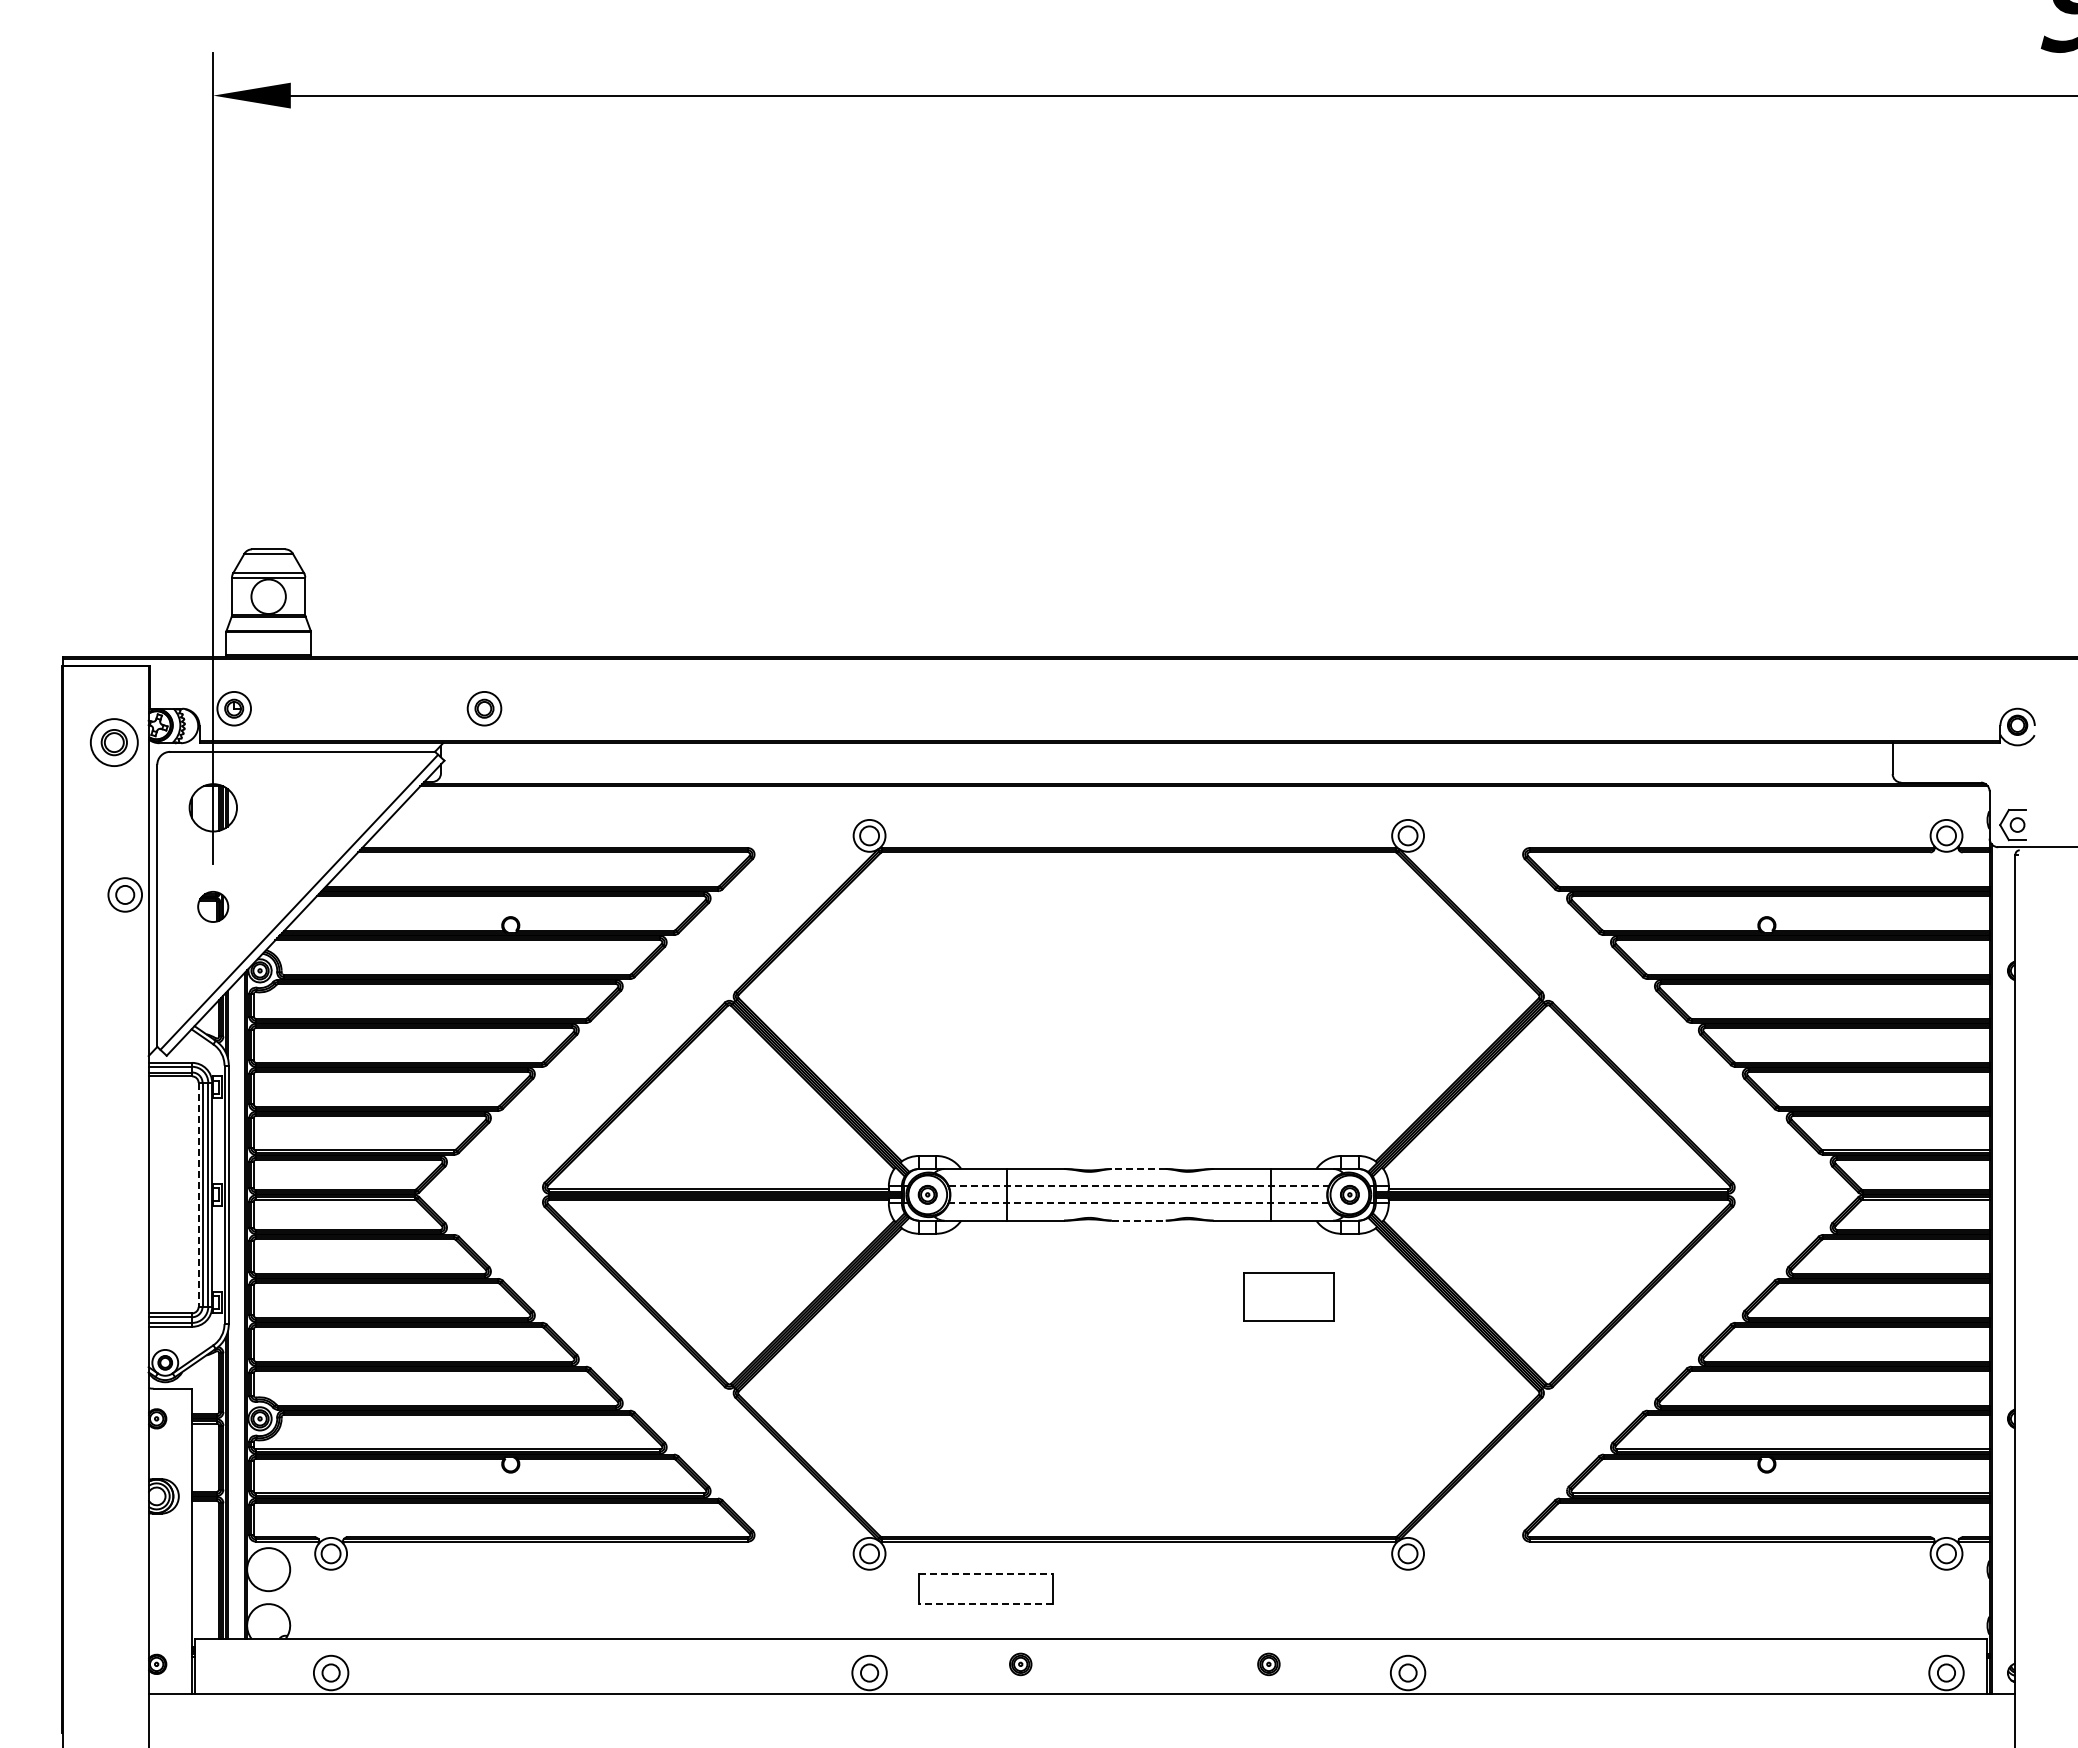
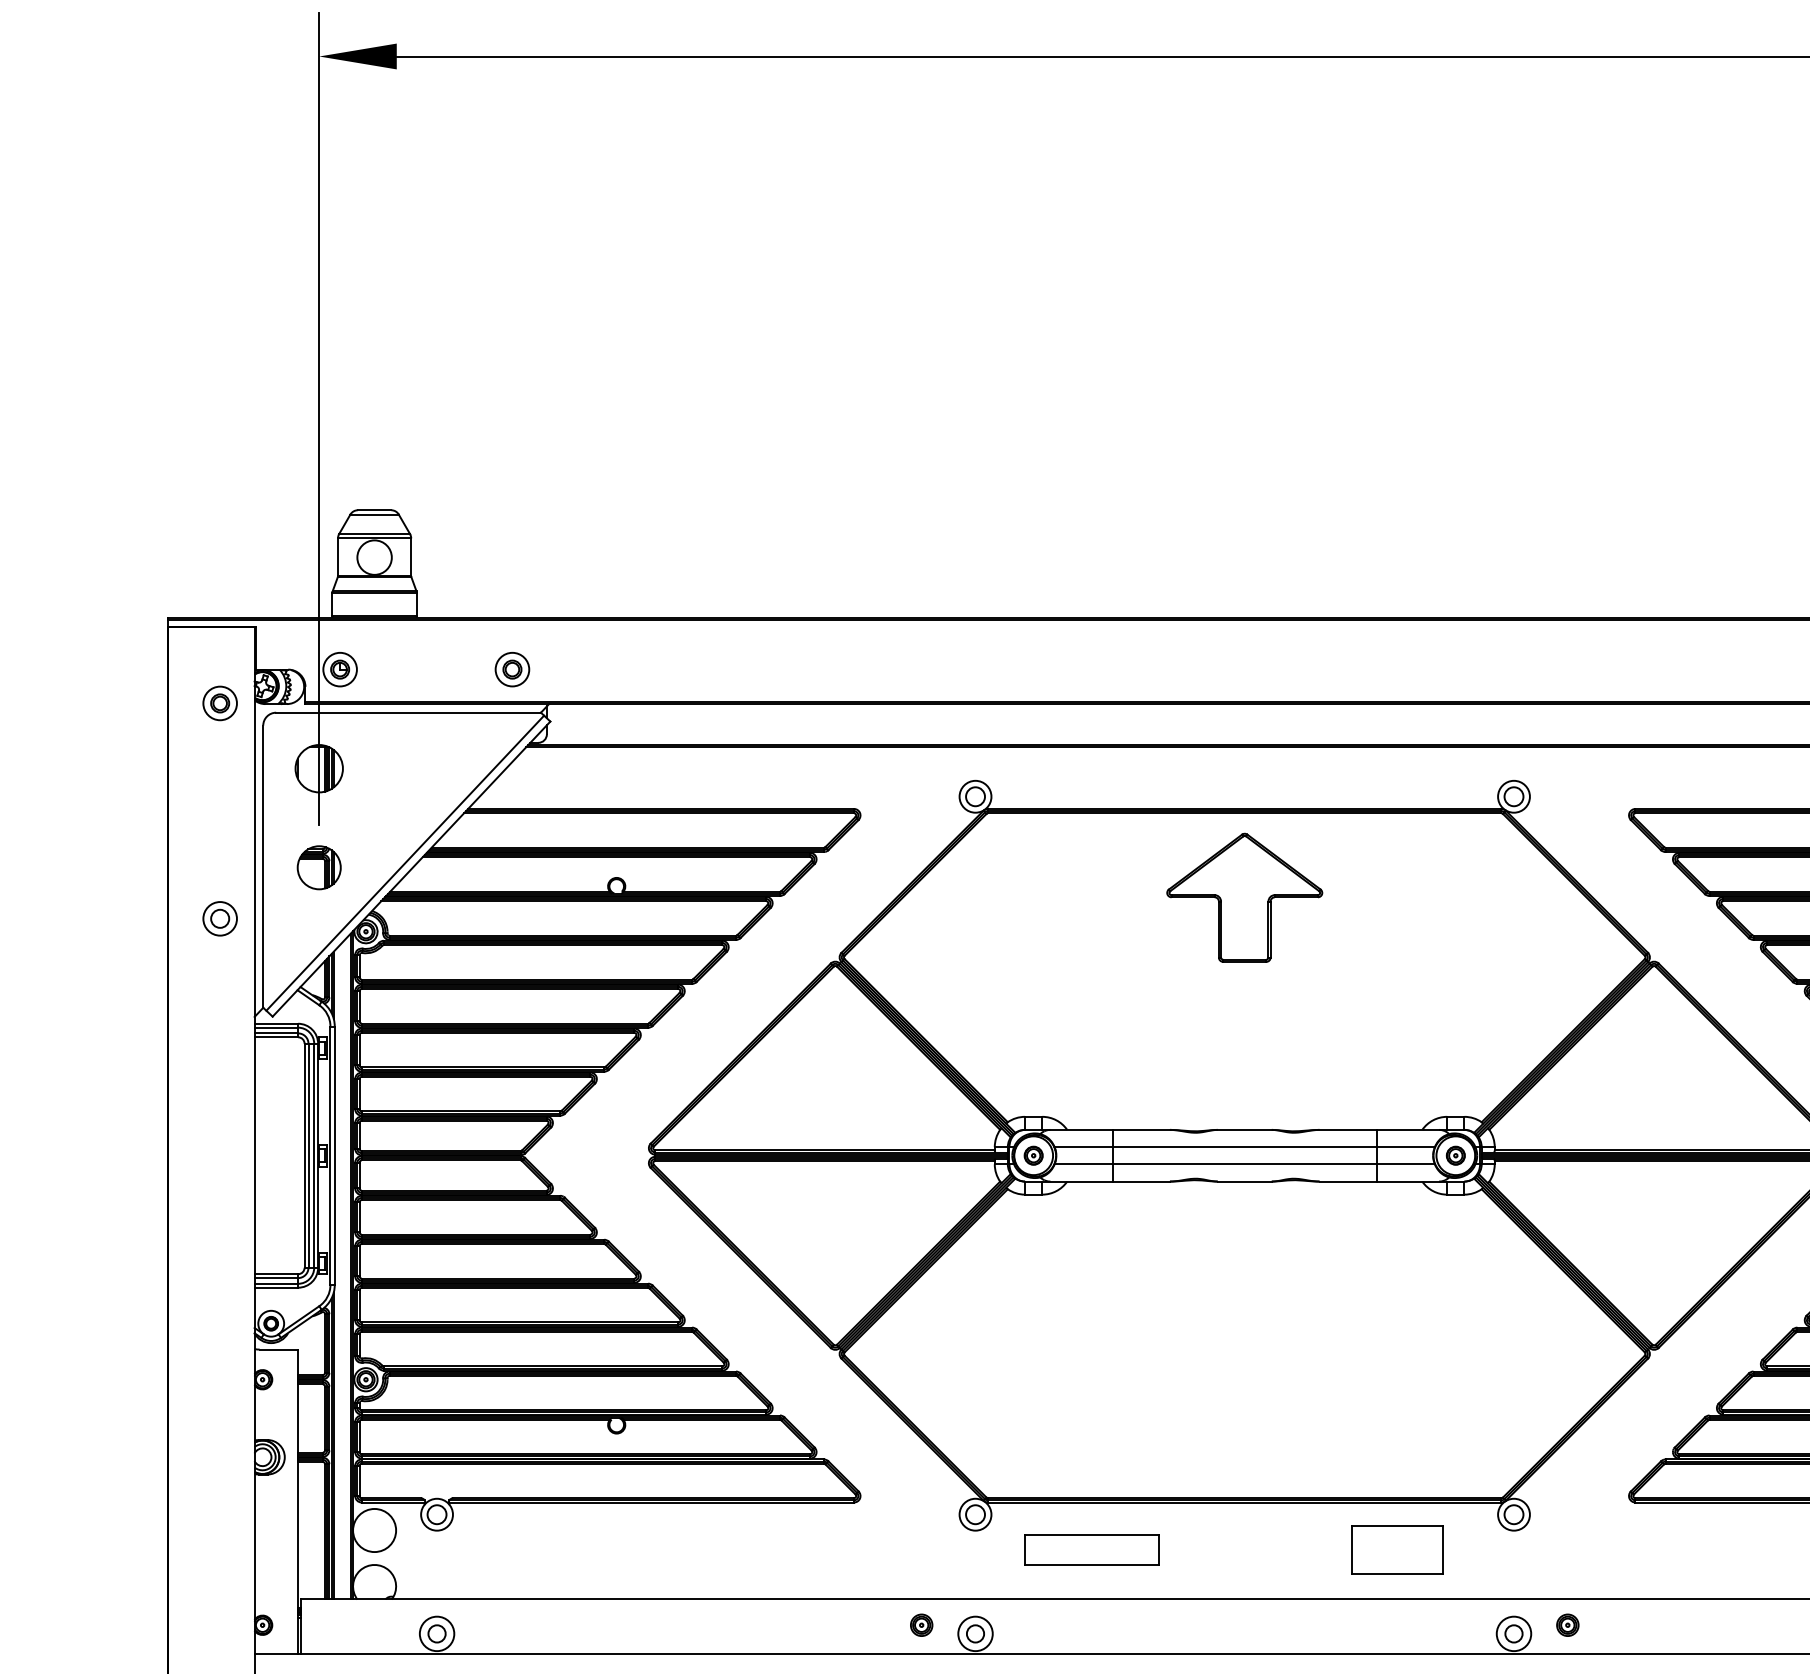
part: (484, 708) -> (512, 669), moved
part: (113, 742) -> (219, 703), size x0.71
part: (124, 894) -> (219, 918), moved
part: (212, 906) -> (318, 867), size x1.43
part: (1138, 936) -> (1244, 897), added
line: (1138, 1169) -> (1244, 1130), dashed -> solid
line: (1139, 1186) -> (1245, 1147), dashed -> solid
line: (198, 1194) -> (304, 1155), dashed -> solid
line: (1138, 1203) -> (1244, 1164), dashed -> solid
line: (1139, 1220) -> (1245, 1181), dashed -> solid
part: (1288, 1296) -> (1397, 1549), moved
line: (985, 1573) -> (1091, 1534), dashed -> solid
line: (985, 1604) -> (1091, 1565), dashed -> solid
part: (1020, 1664) -> (921, 1625), moved
part: (1268, 1664) -> (1567, 1625), moved

